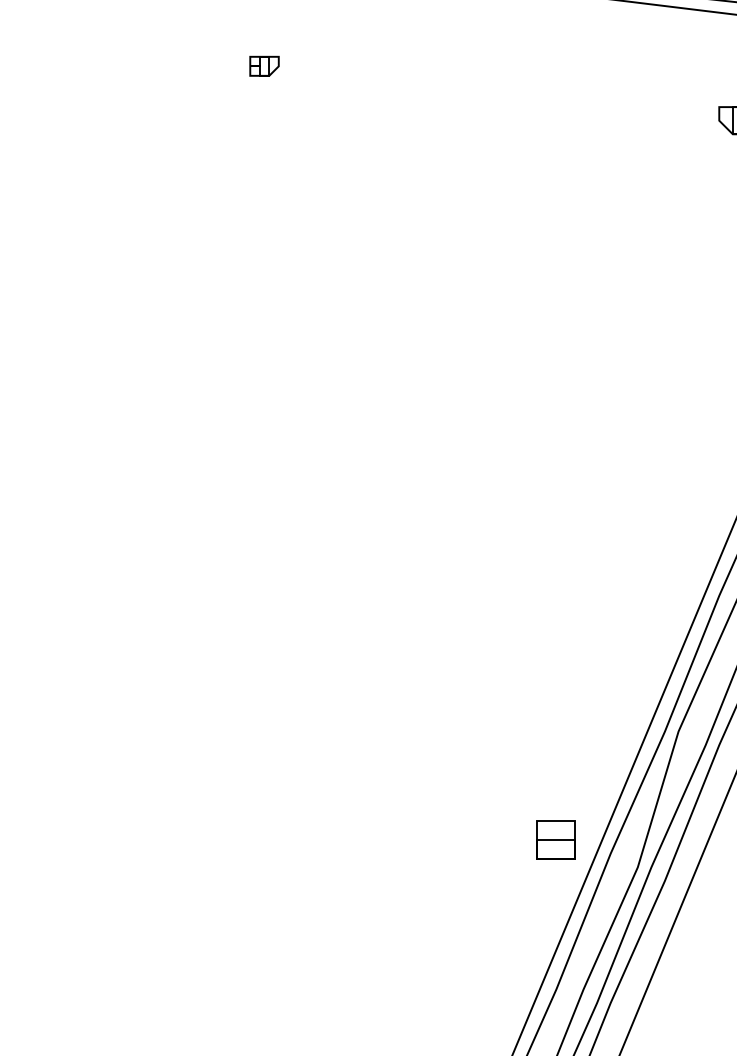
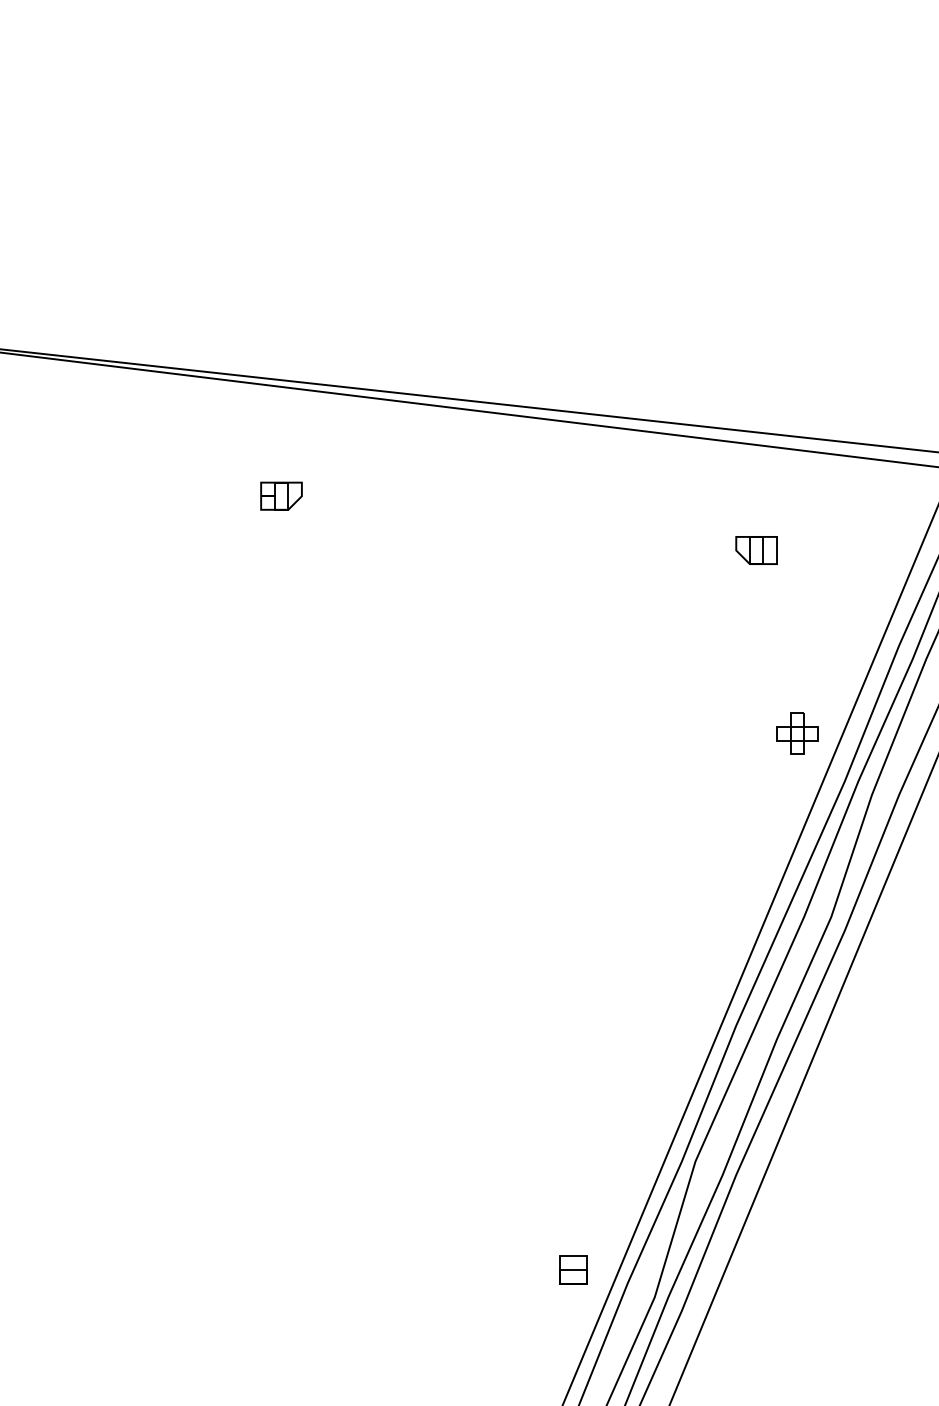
part: (264, 65) -> (281, 495), size x1.43
part: (556, 839) -> (573, 1269), size x0.71

